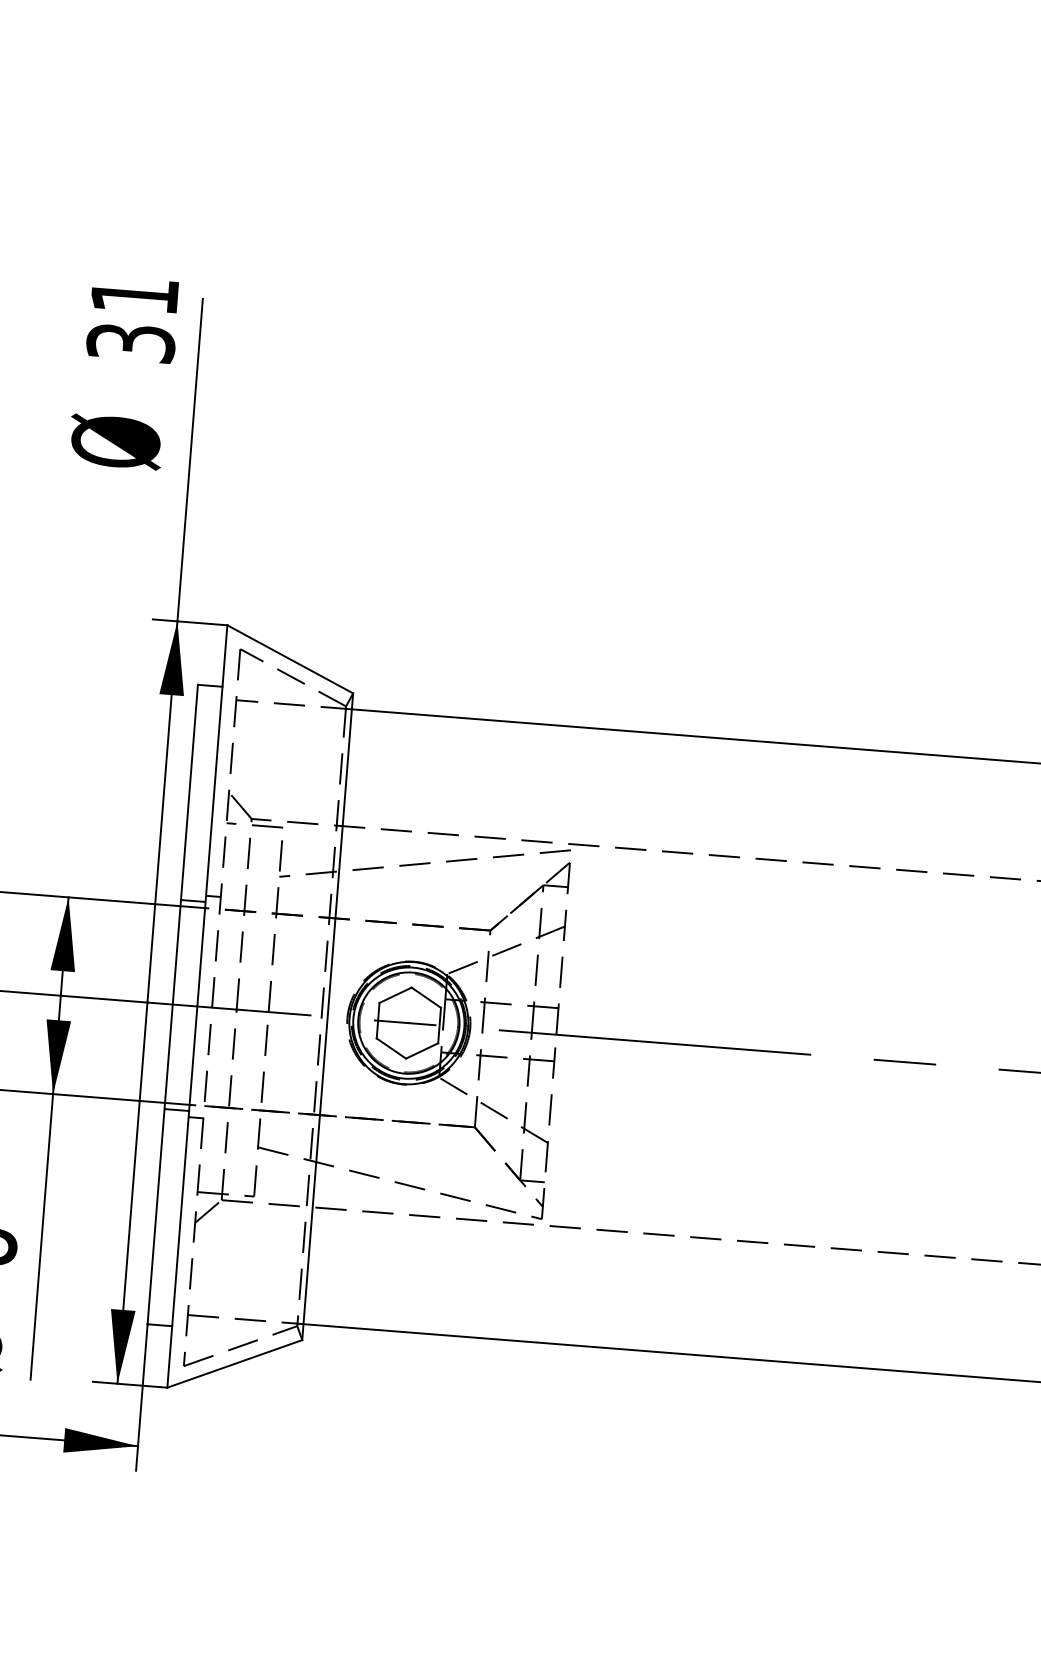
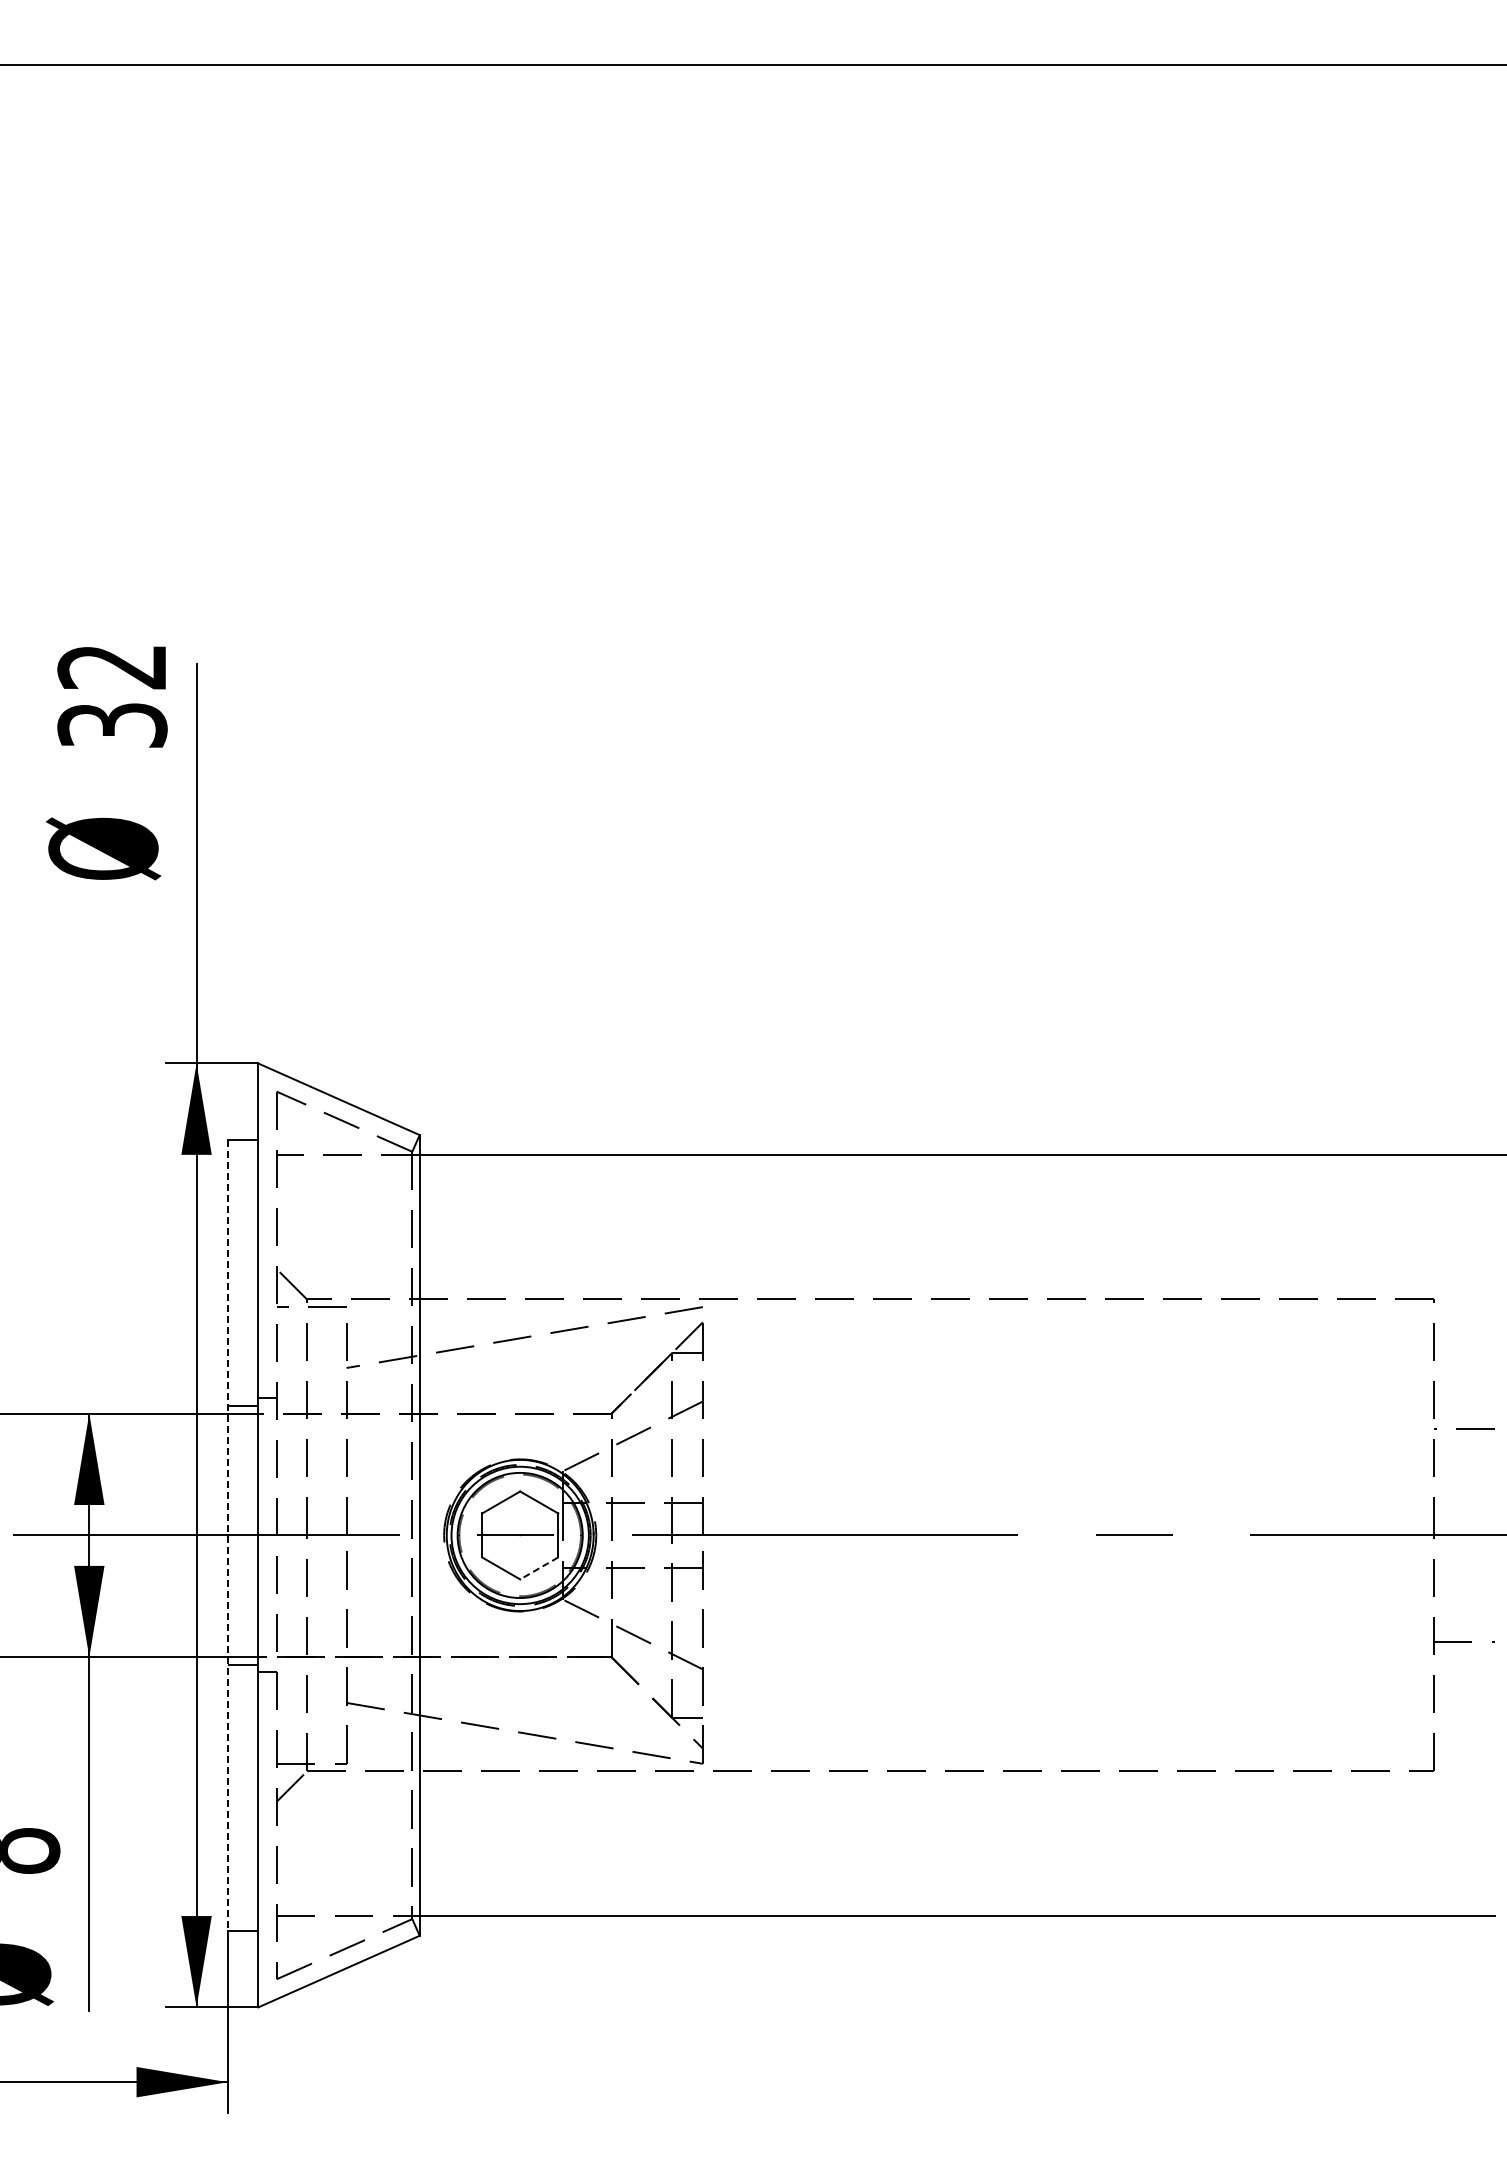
text: (133, 296) -> (111, 667), 31 -> 32
line: (172, 1004) -> (227, 1535), solid -> dashed
line: (422, 1051) -> (539, 1568), solid -> dashed

